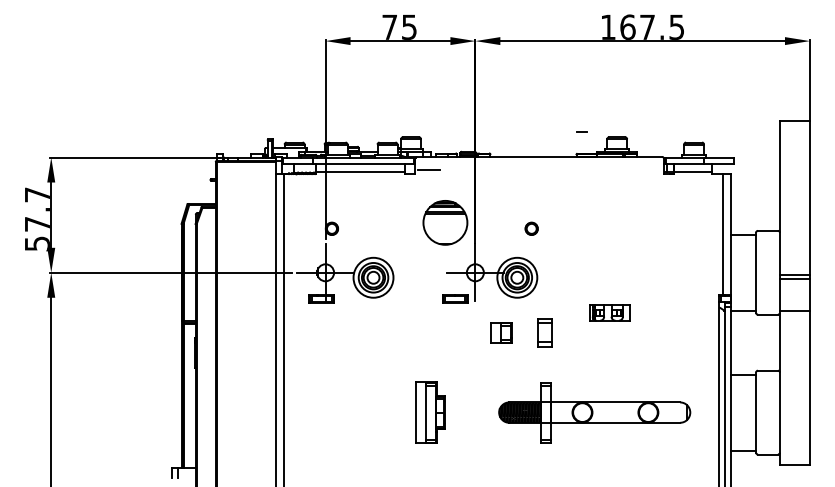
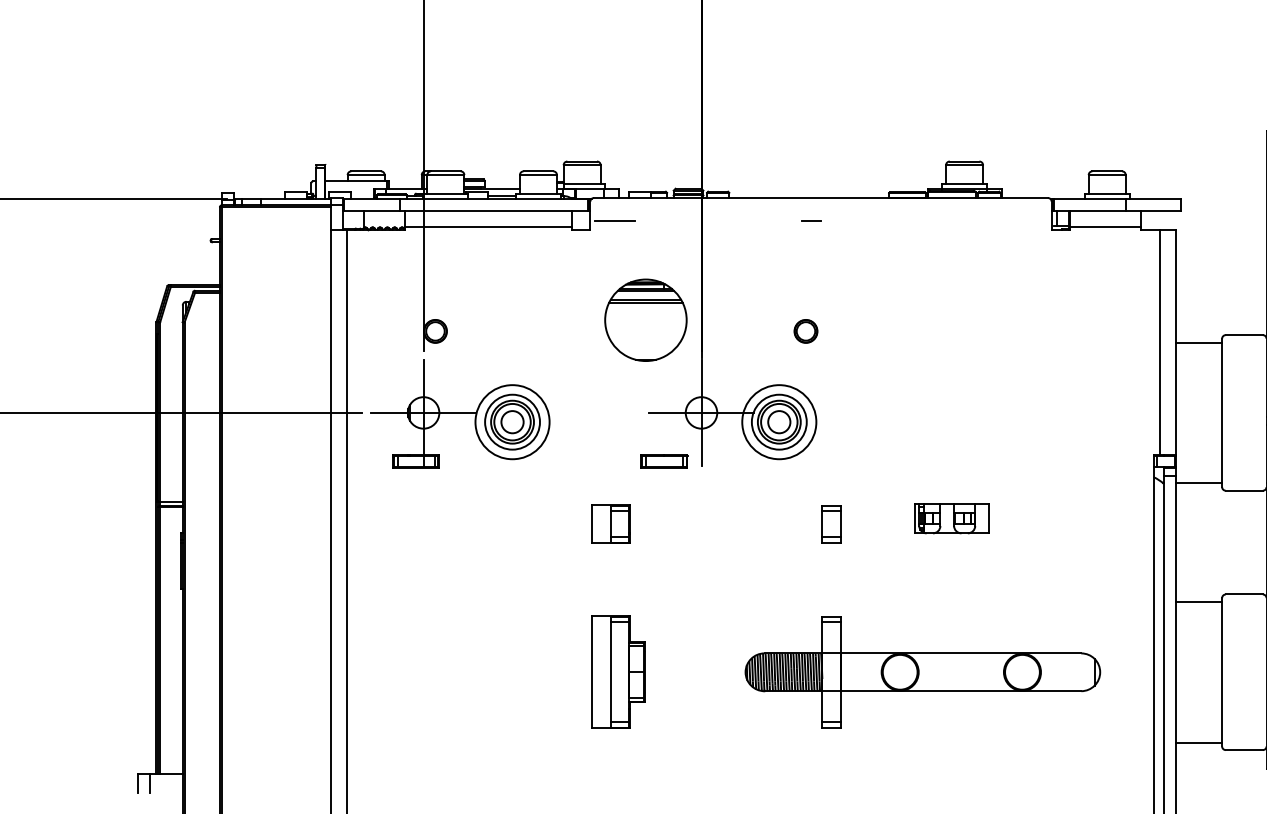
line: (581, 131) -> (811, 221), moved
part: (609, 312) -> (950, 518), moved
part: (501, 332) -> (610, 523), moved
part: (545, 332) -> (831, 523), size x0.71

